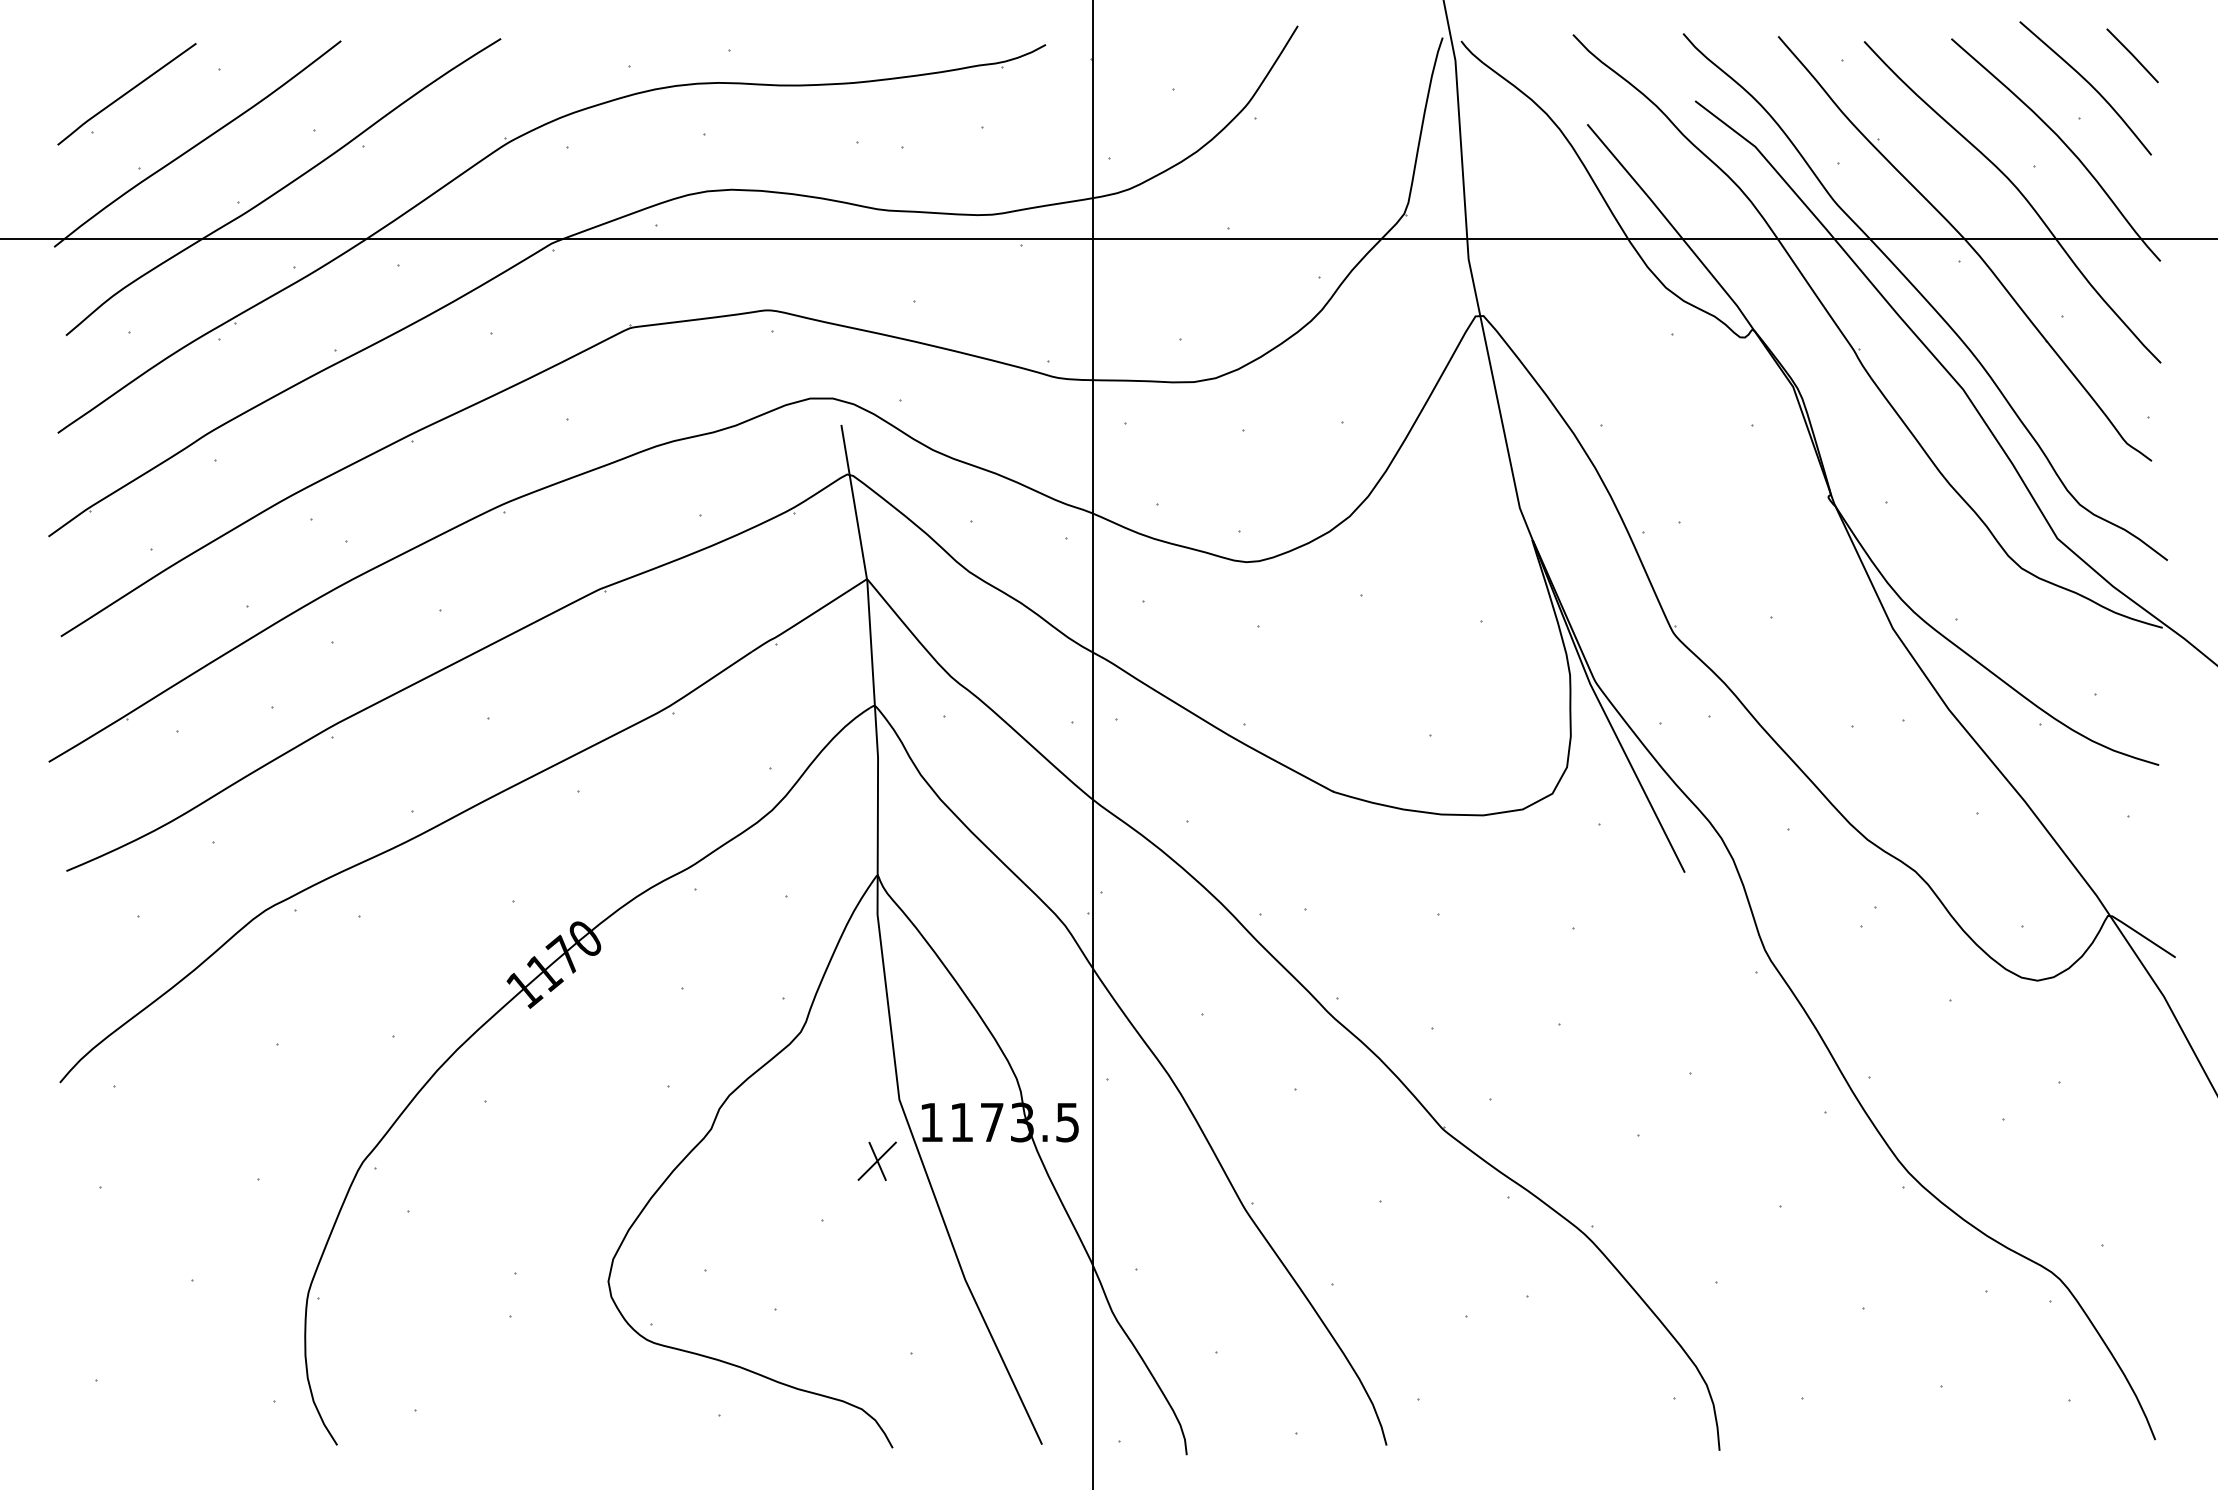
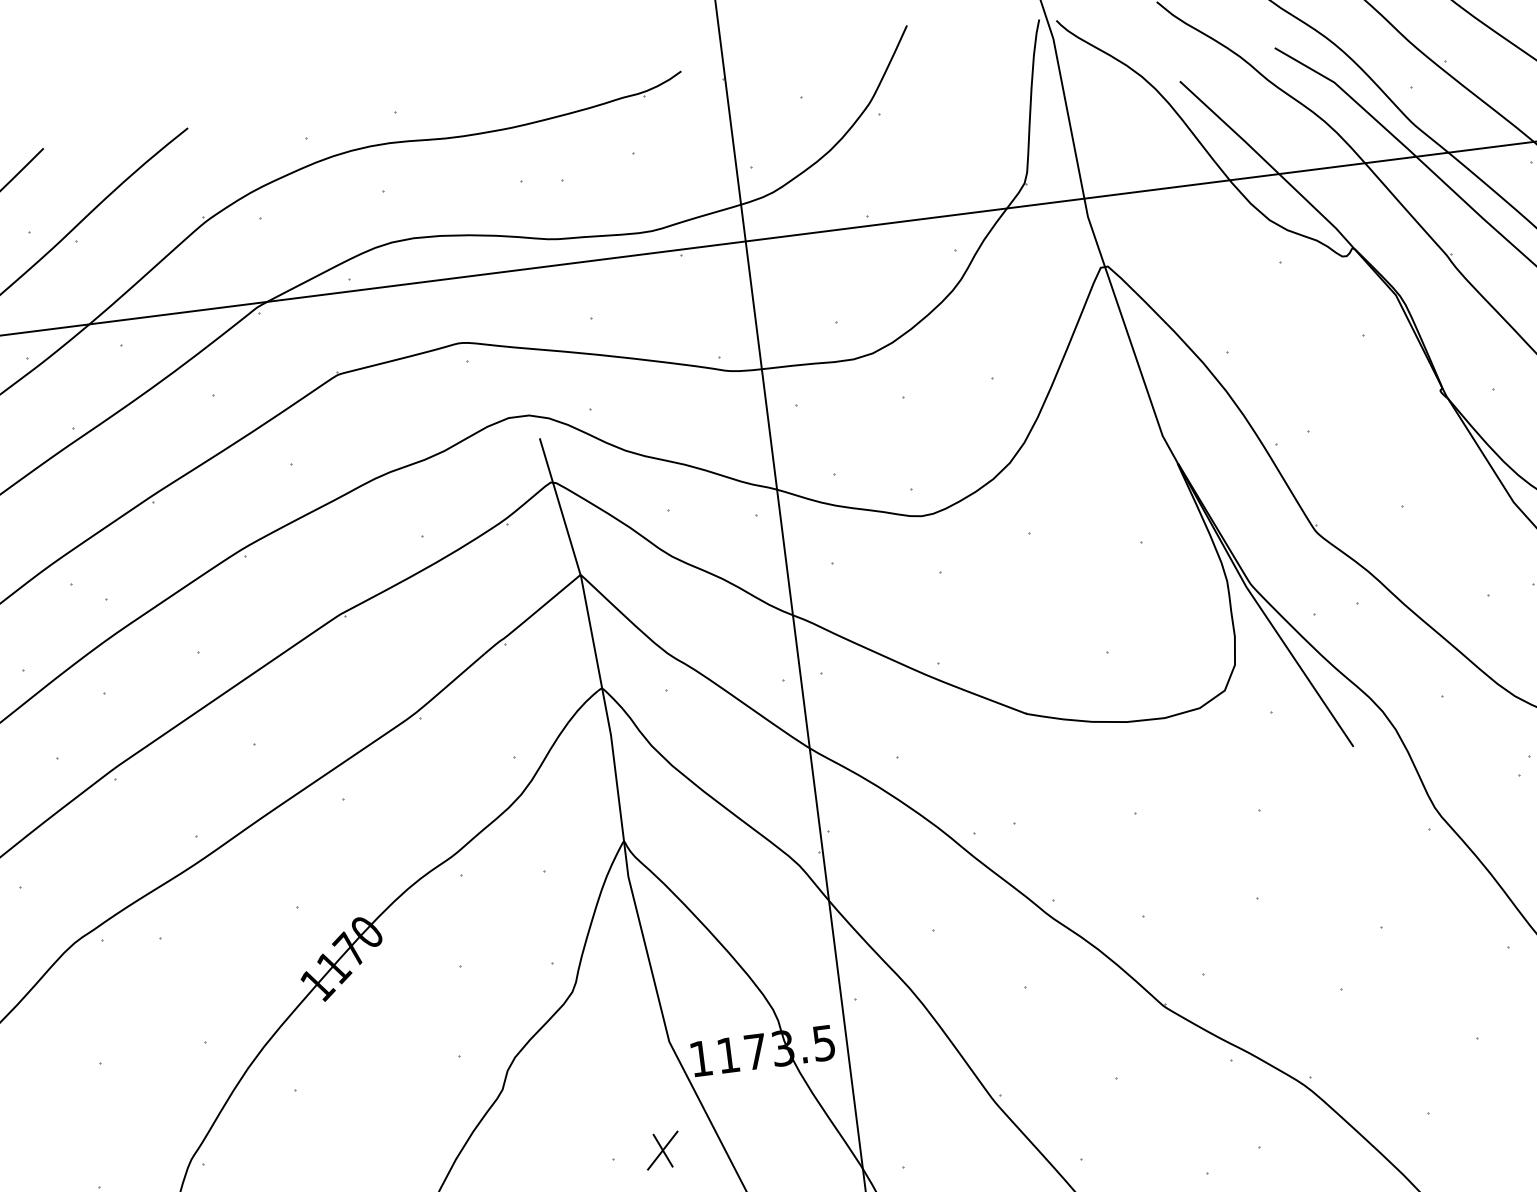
part: (876, 1160) -> (661, 1150), moved

